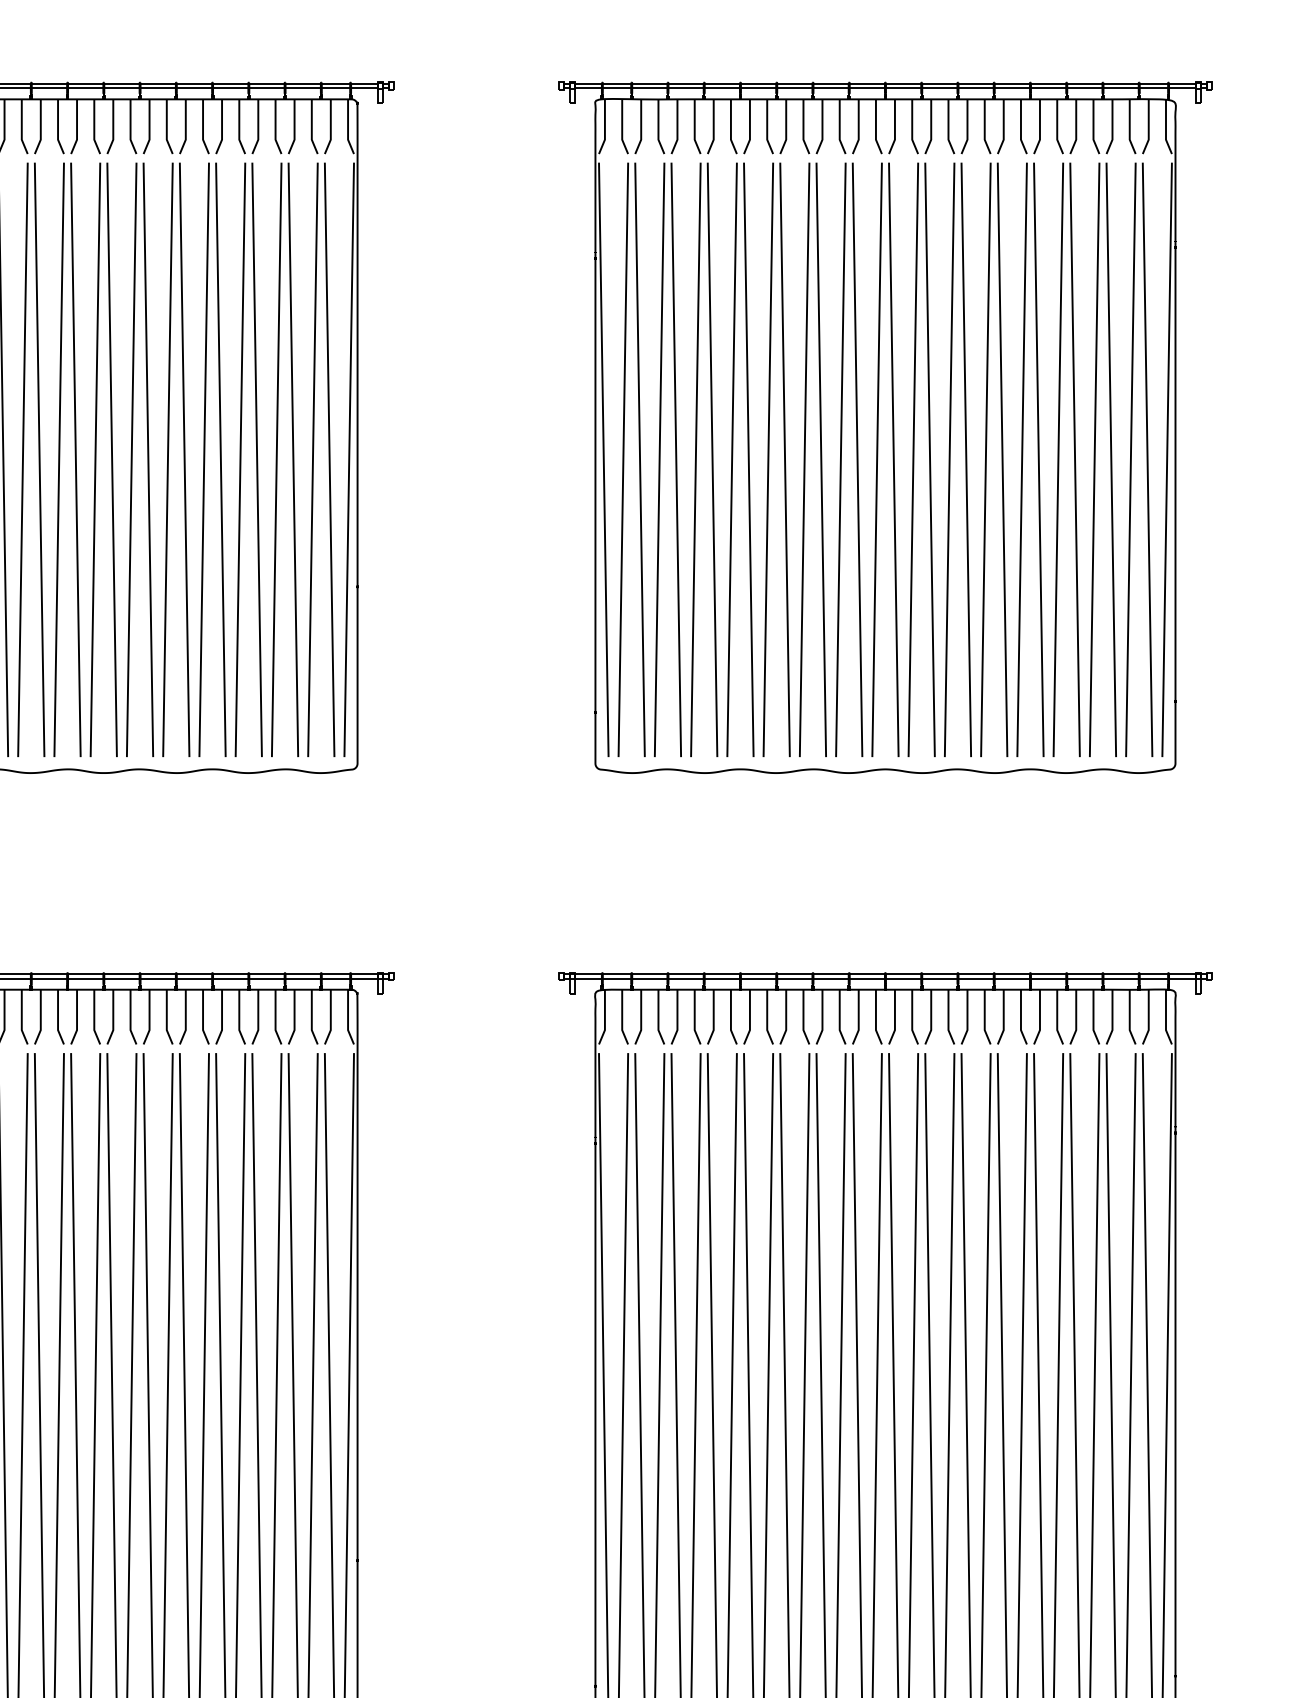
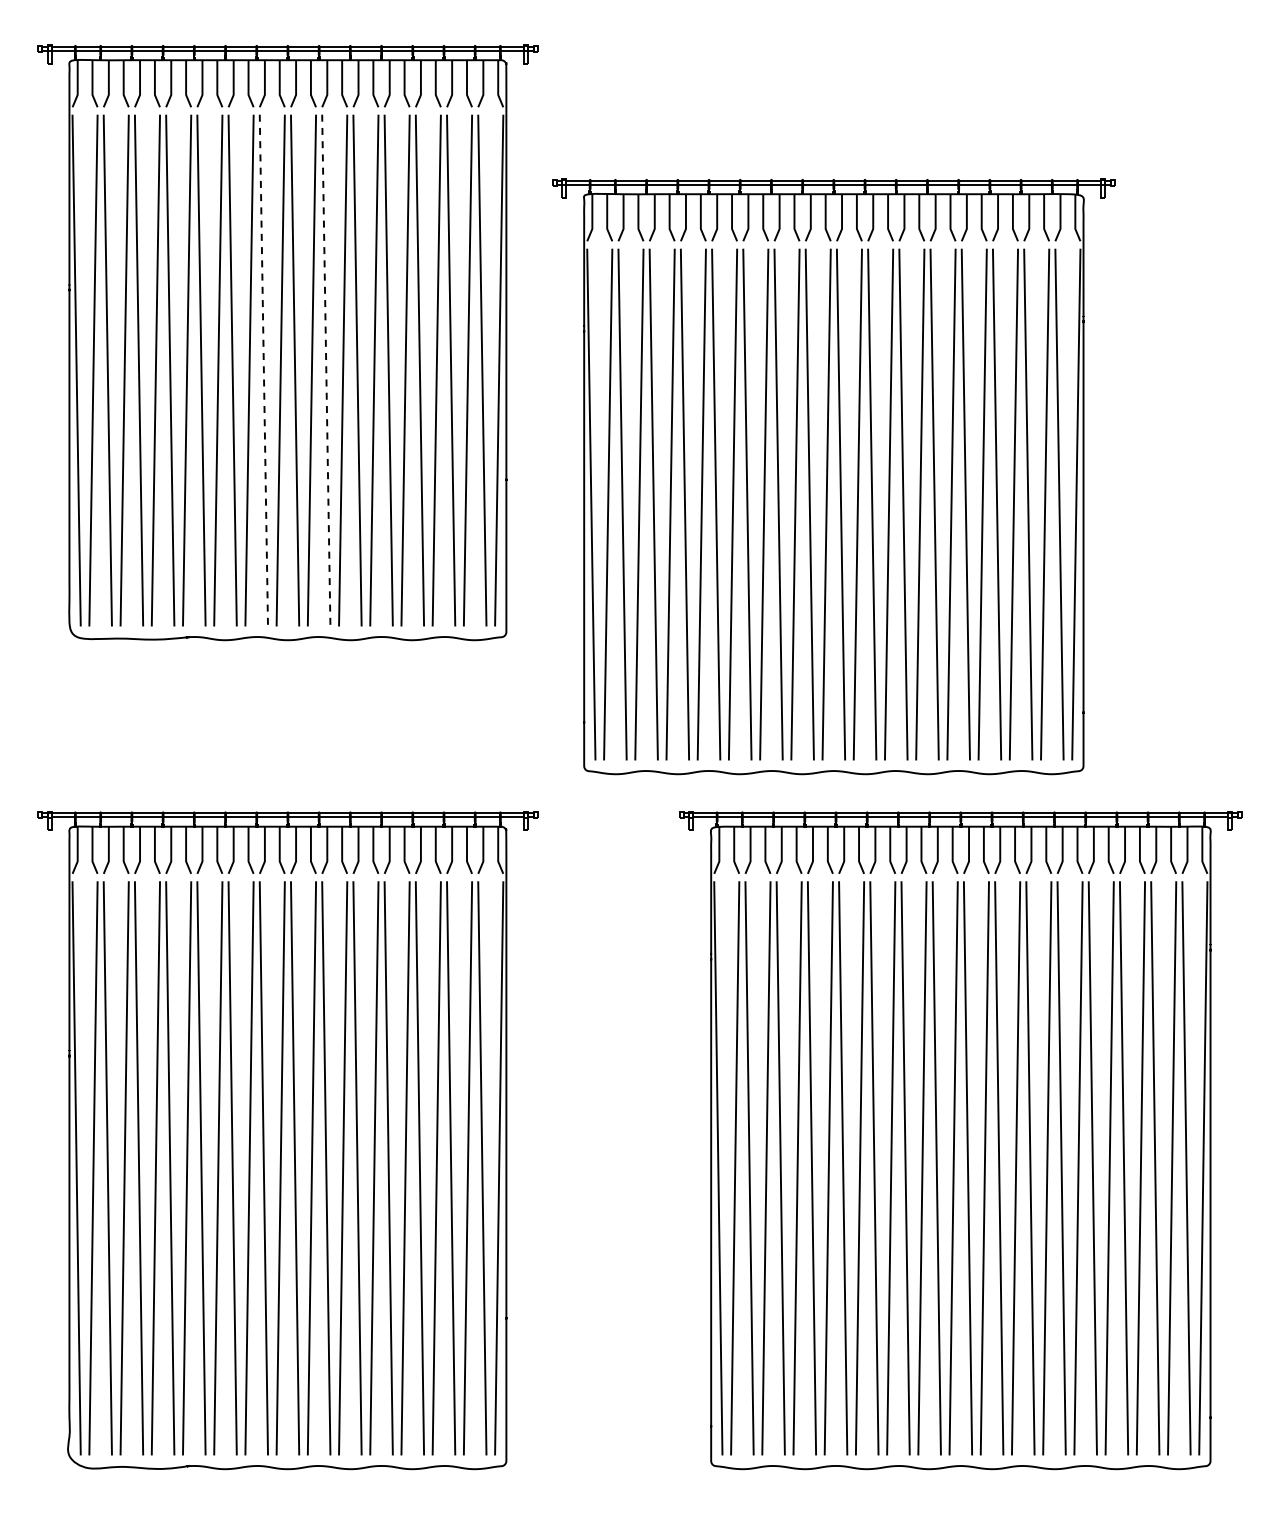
part: (885, 427) -> (833, 476), moved
line: (75, 459) -> (263, 370), solid -> dashed
line: (148, 459) -> (326, 370), solid -> dashed

